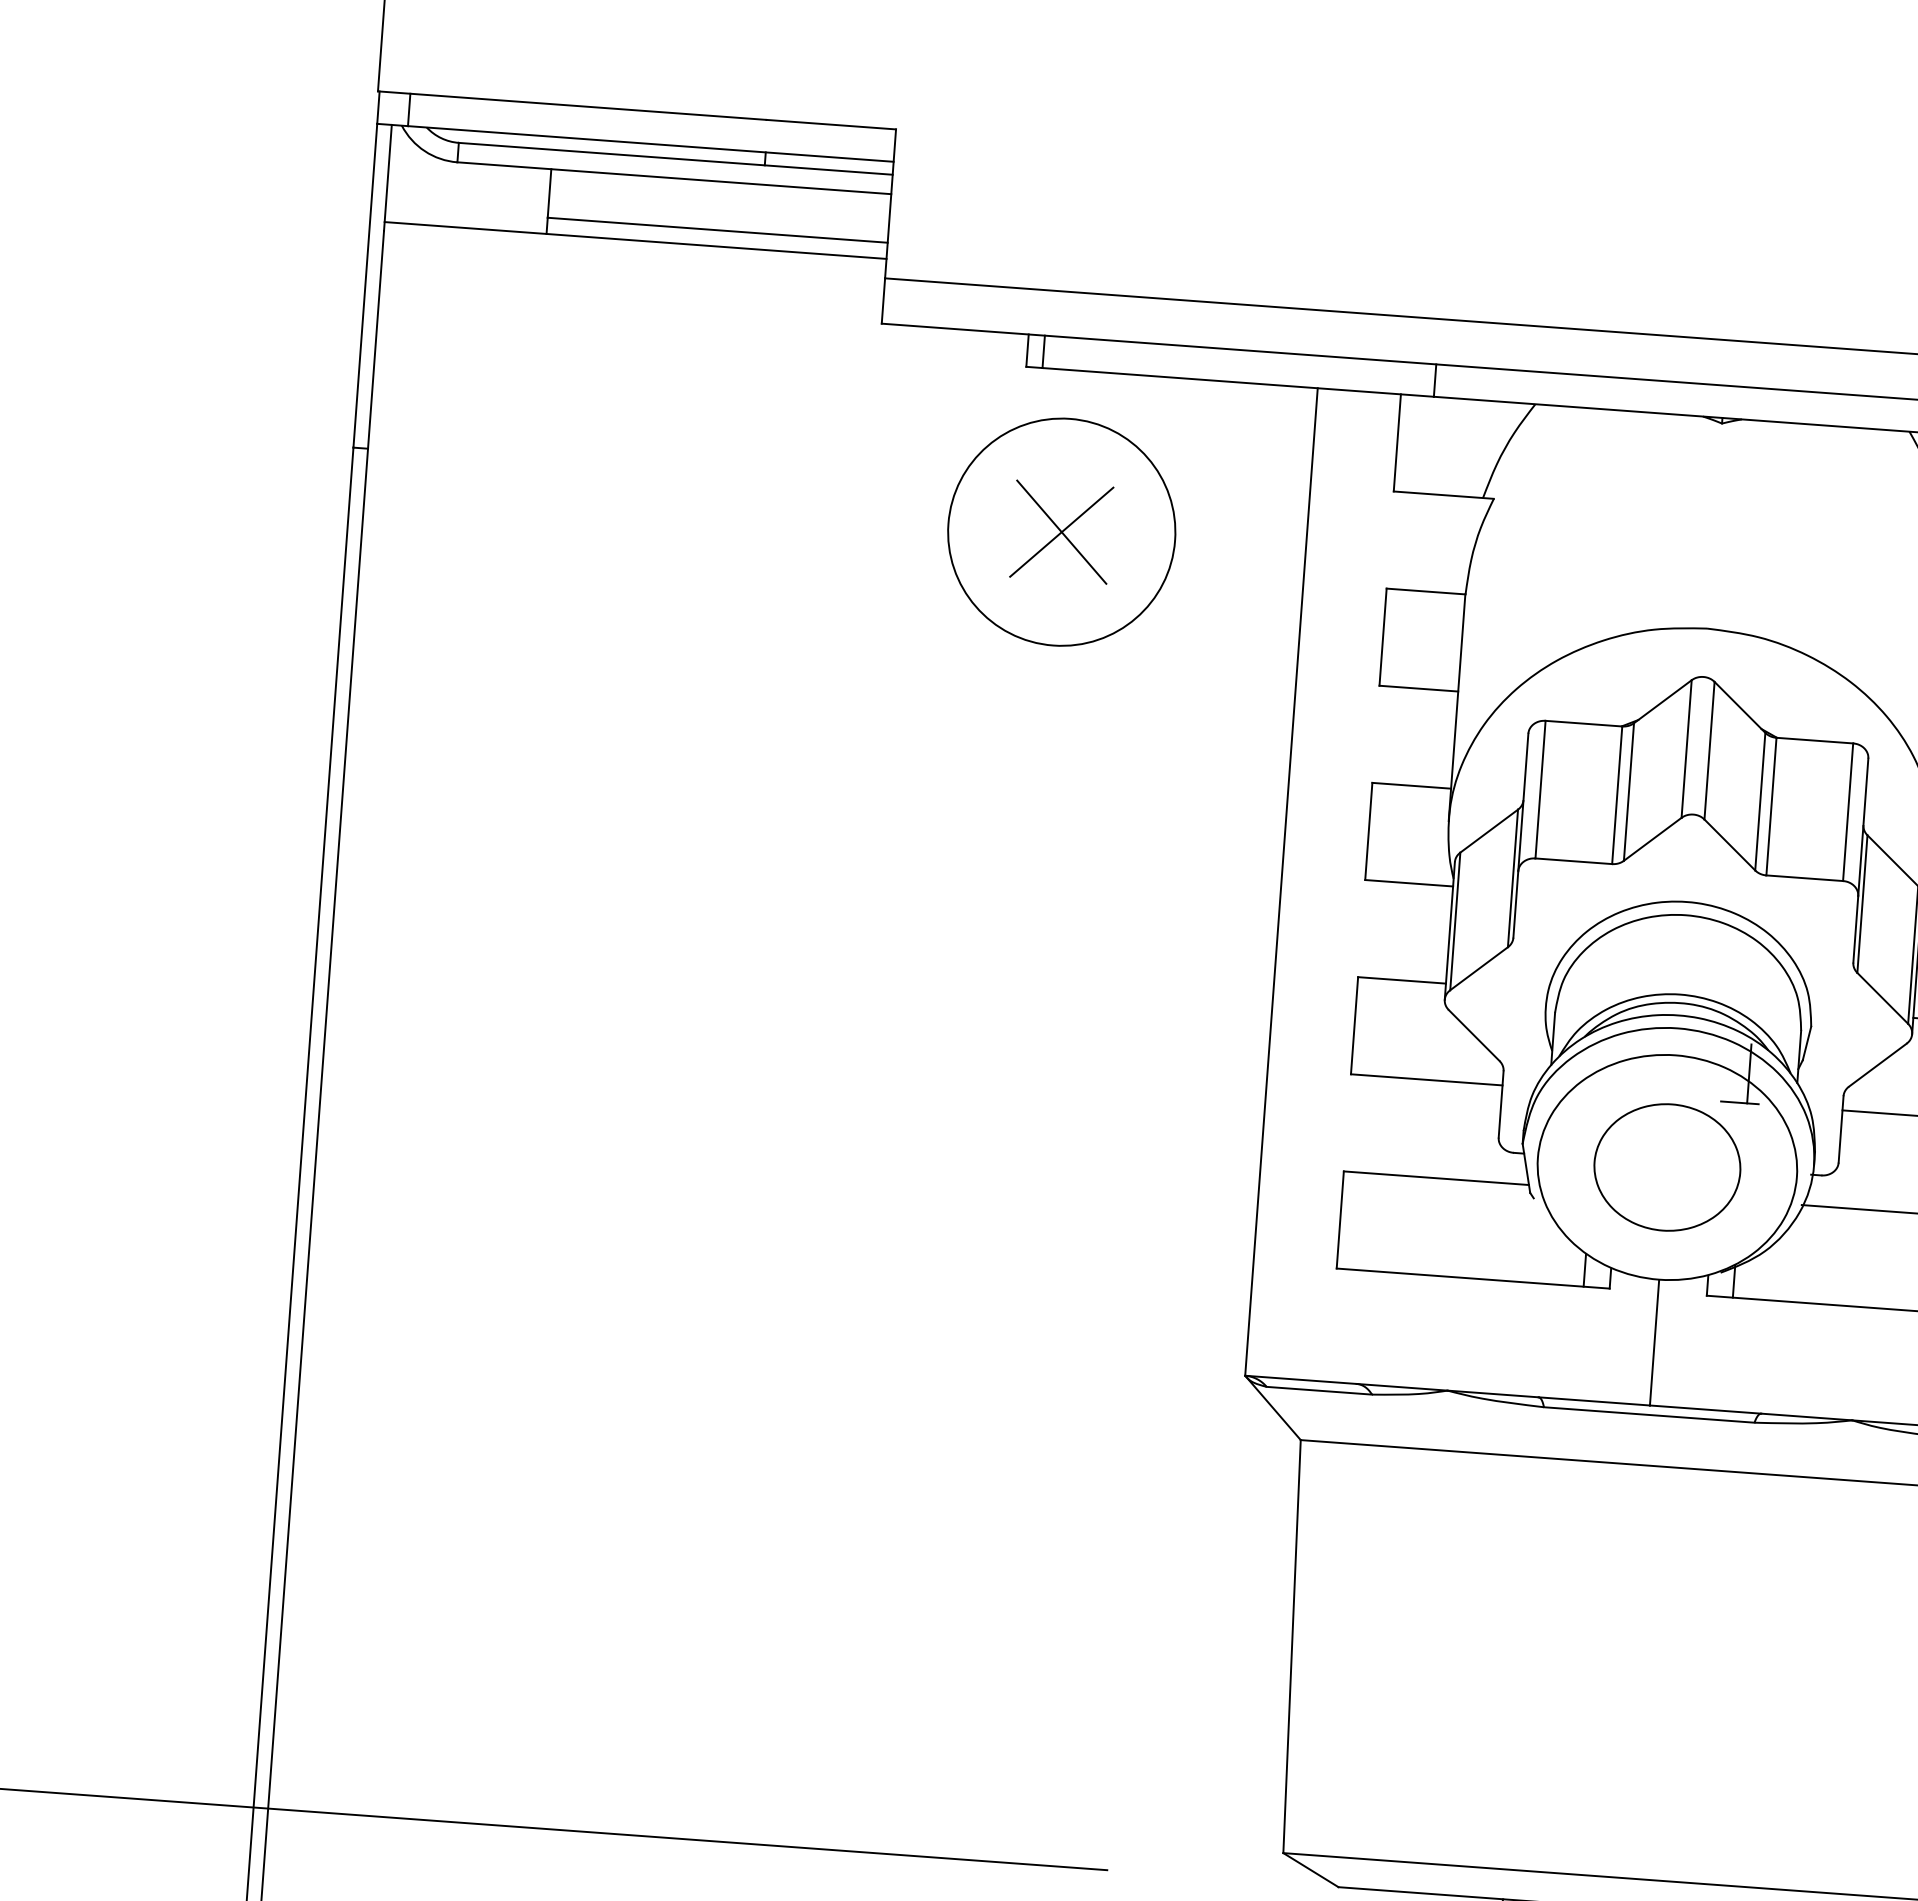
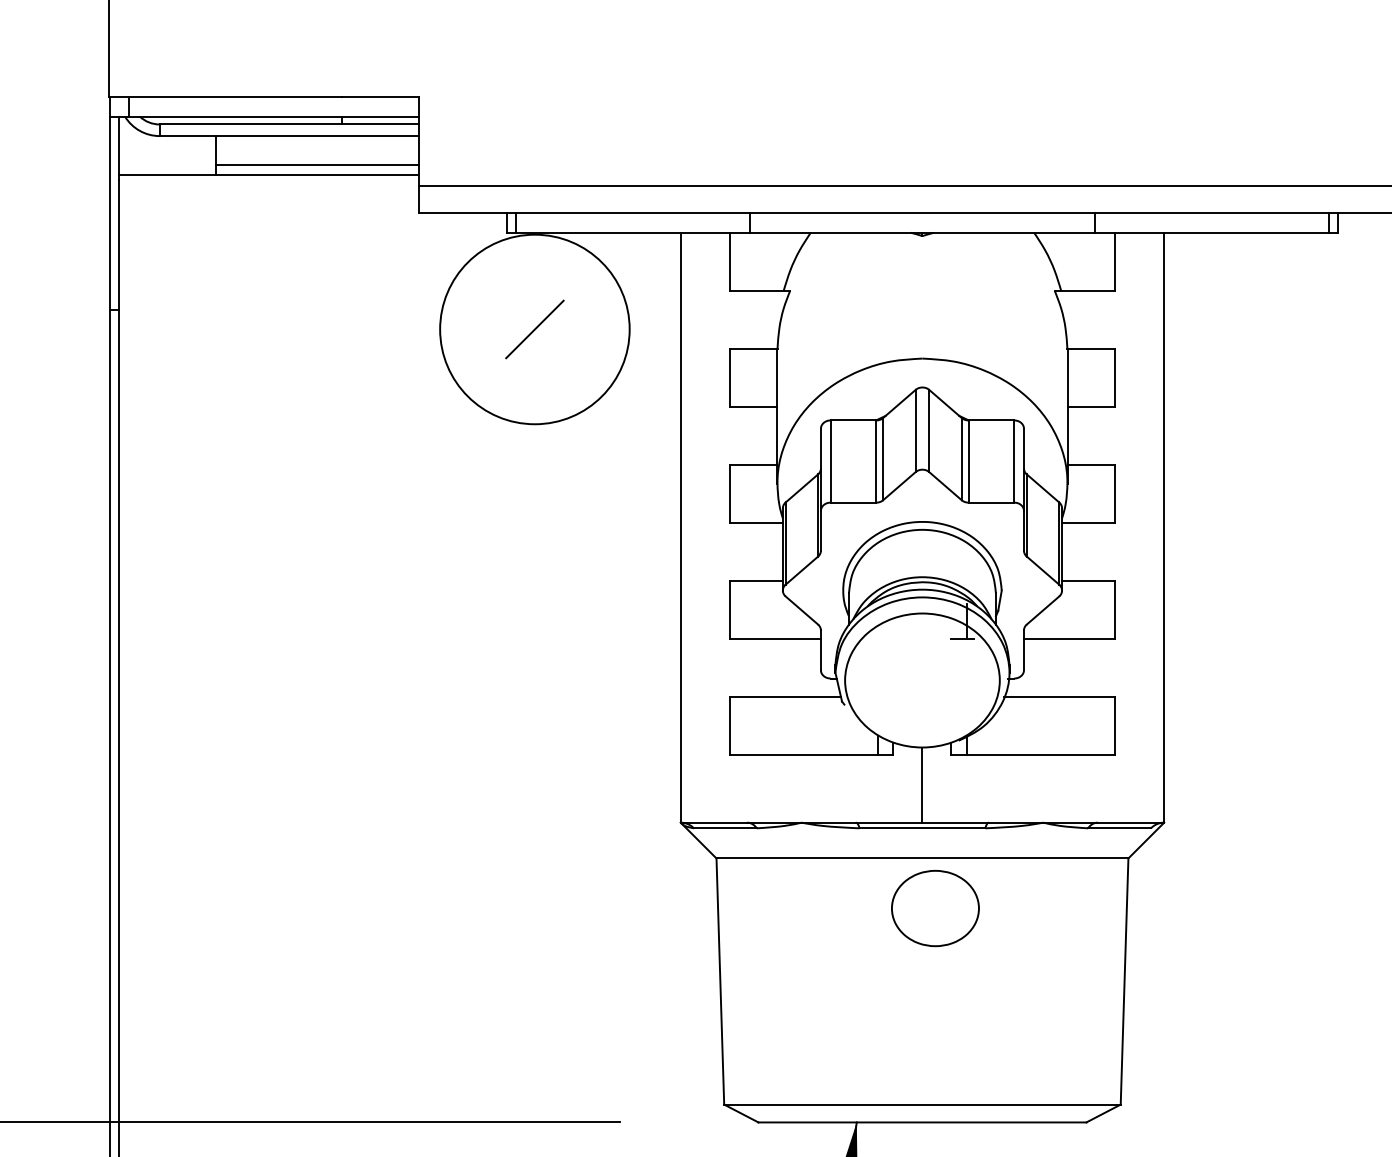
circle: (1061, 532) -> (534, 329), size x1.4
line: (1061, 532) -> (534, 329), removed
part: (1667, 1167) -> (935, 908), moved

